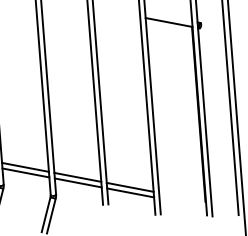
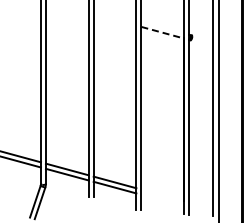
line: (169, 22) -> (163, 32), solid -> dashed

